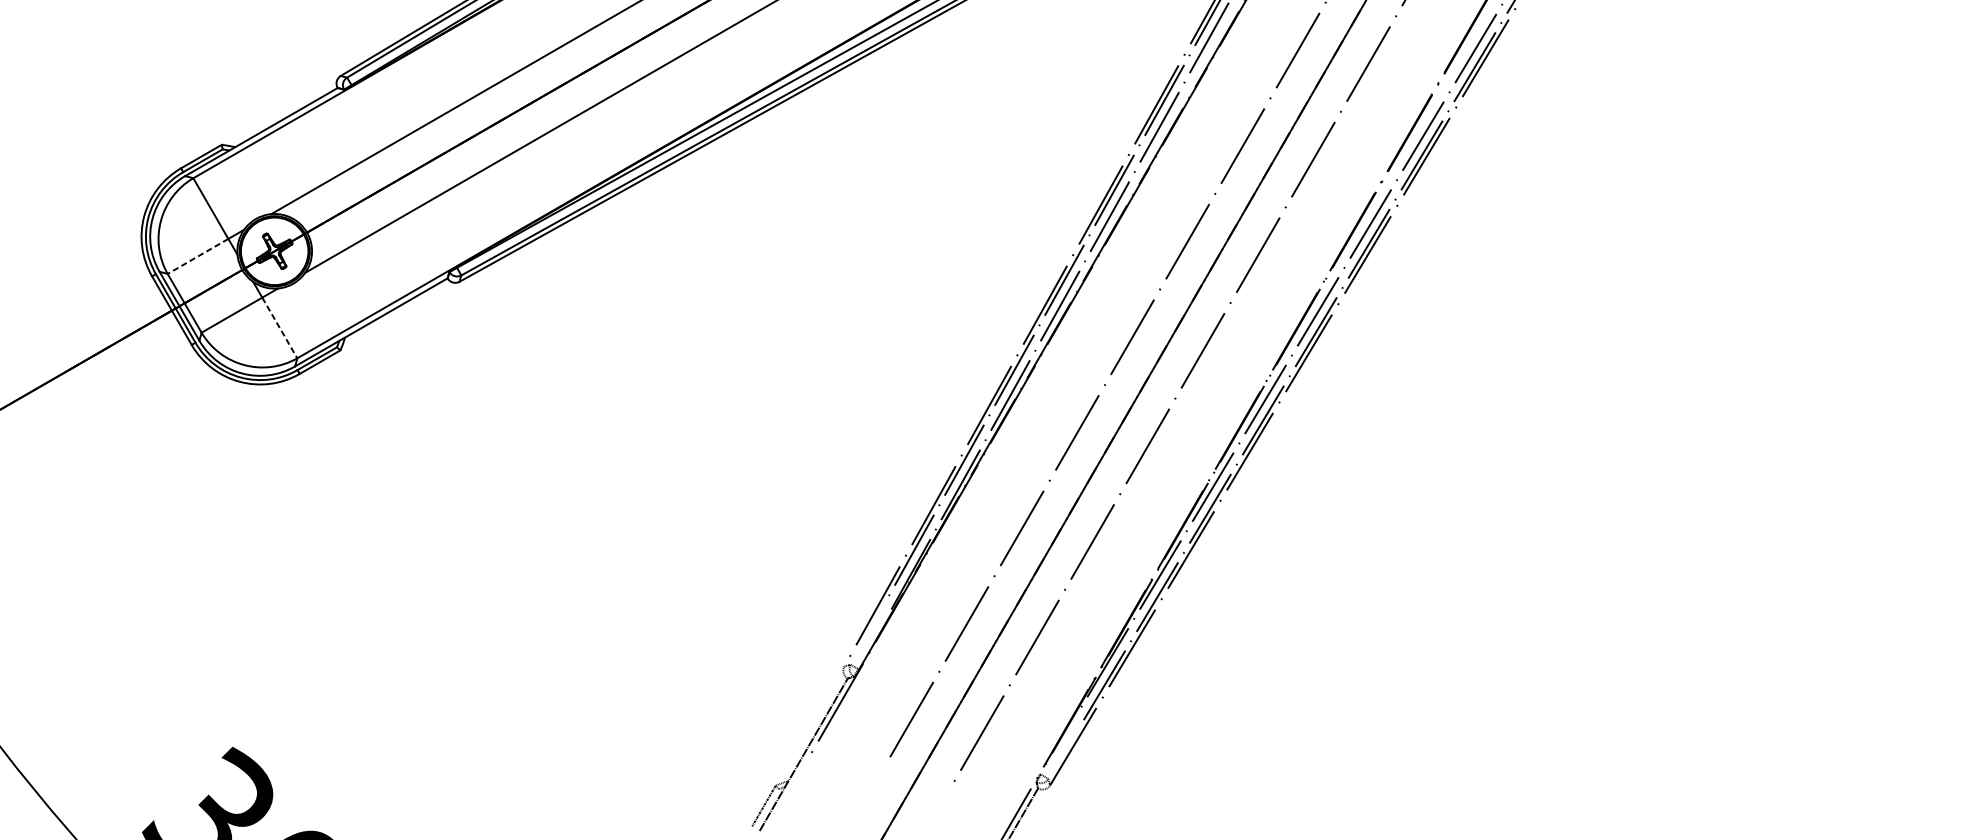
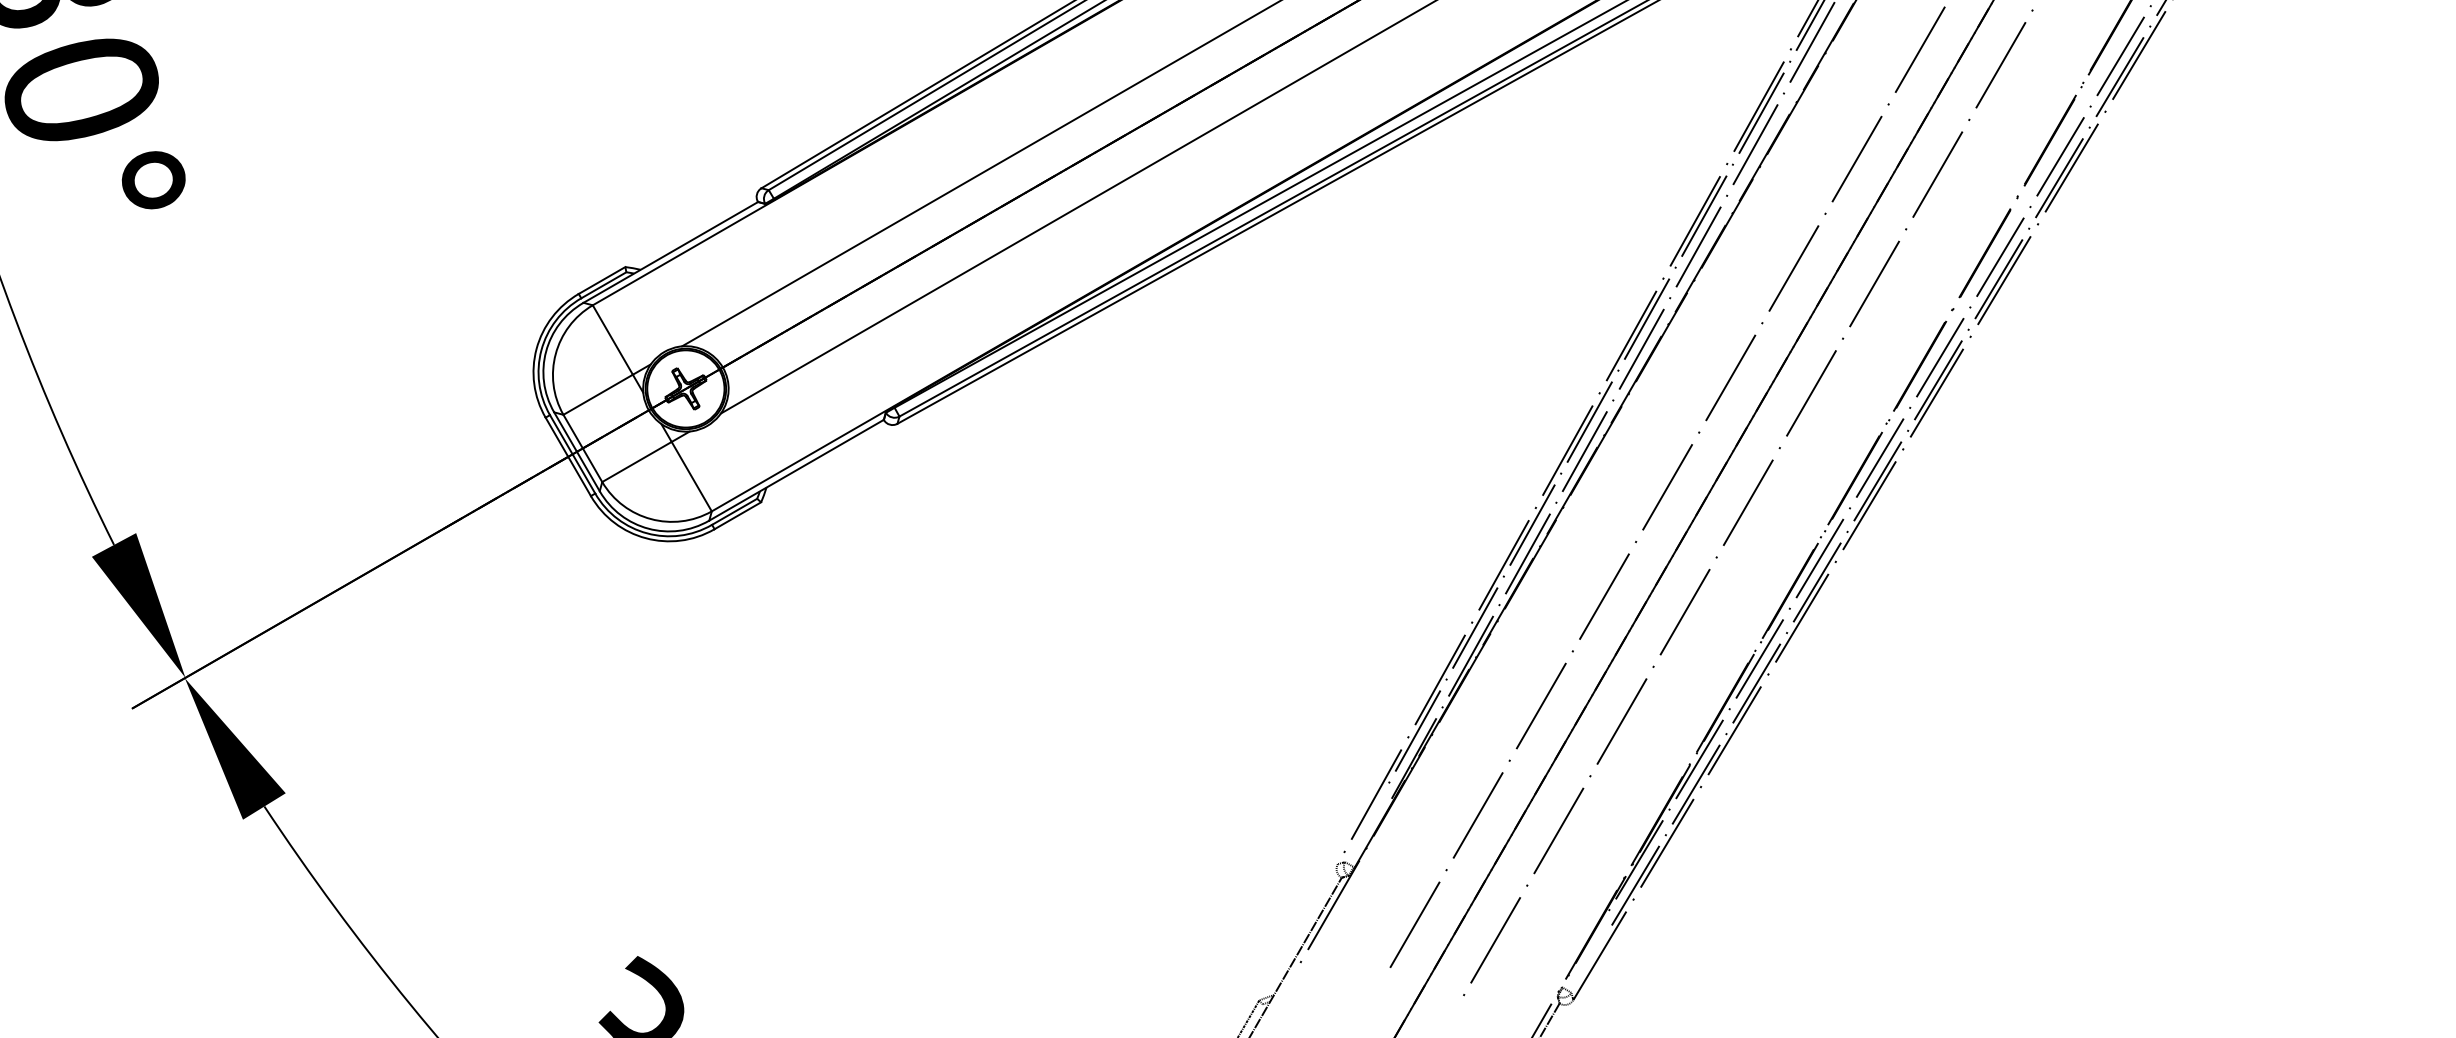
line: (197, 257) -> (597, 395), dashed -> solid
line: (279, 328) -> (691, 477), dashed -> solid

